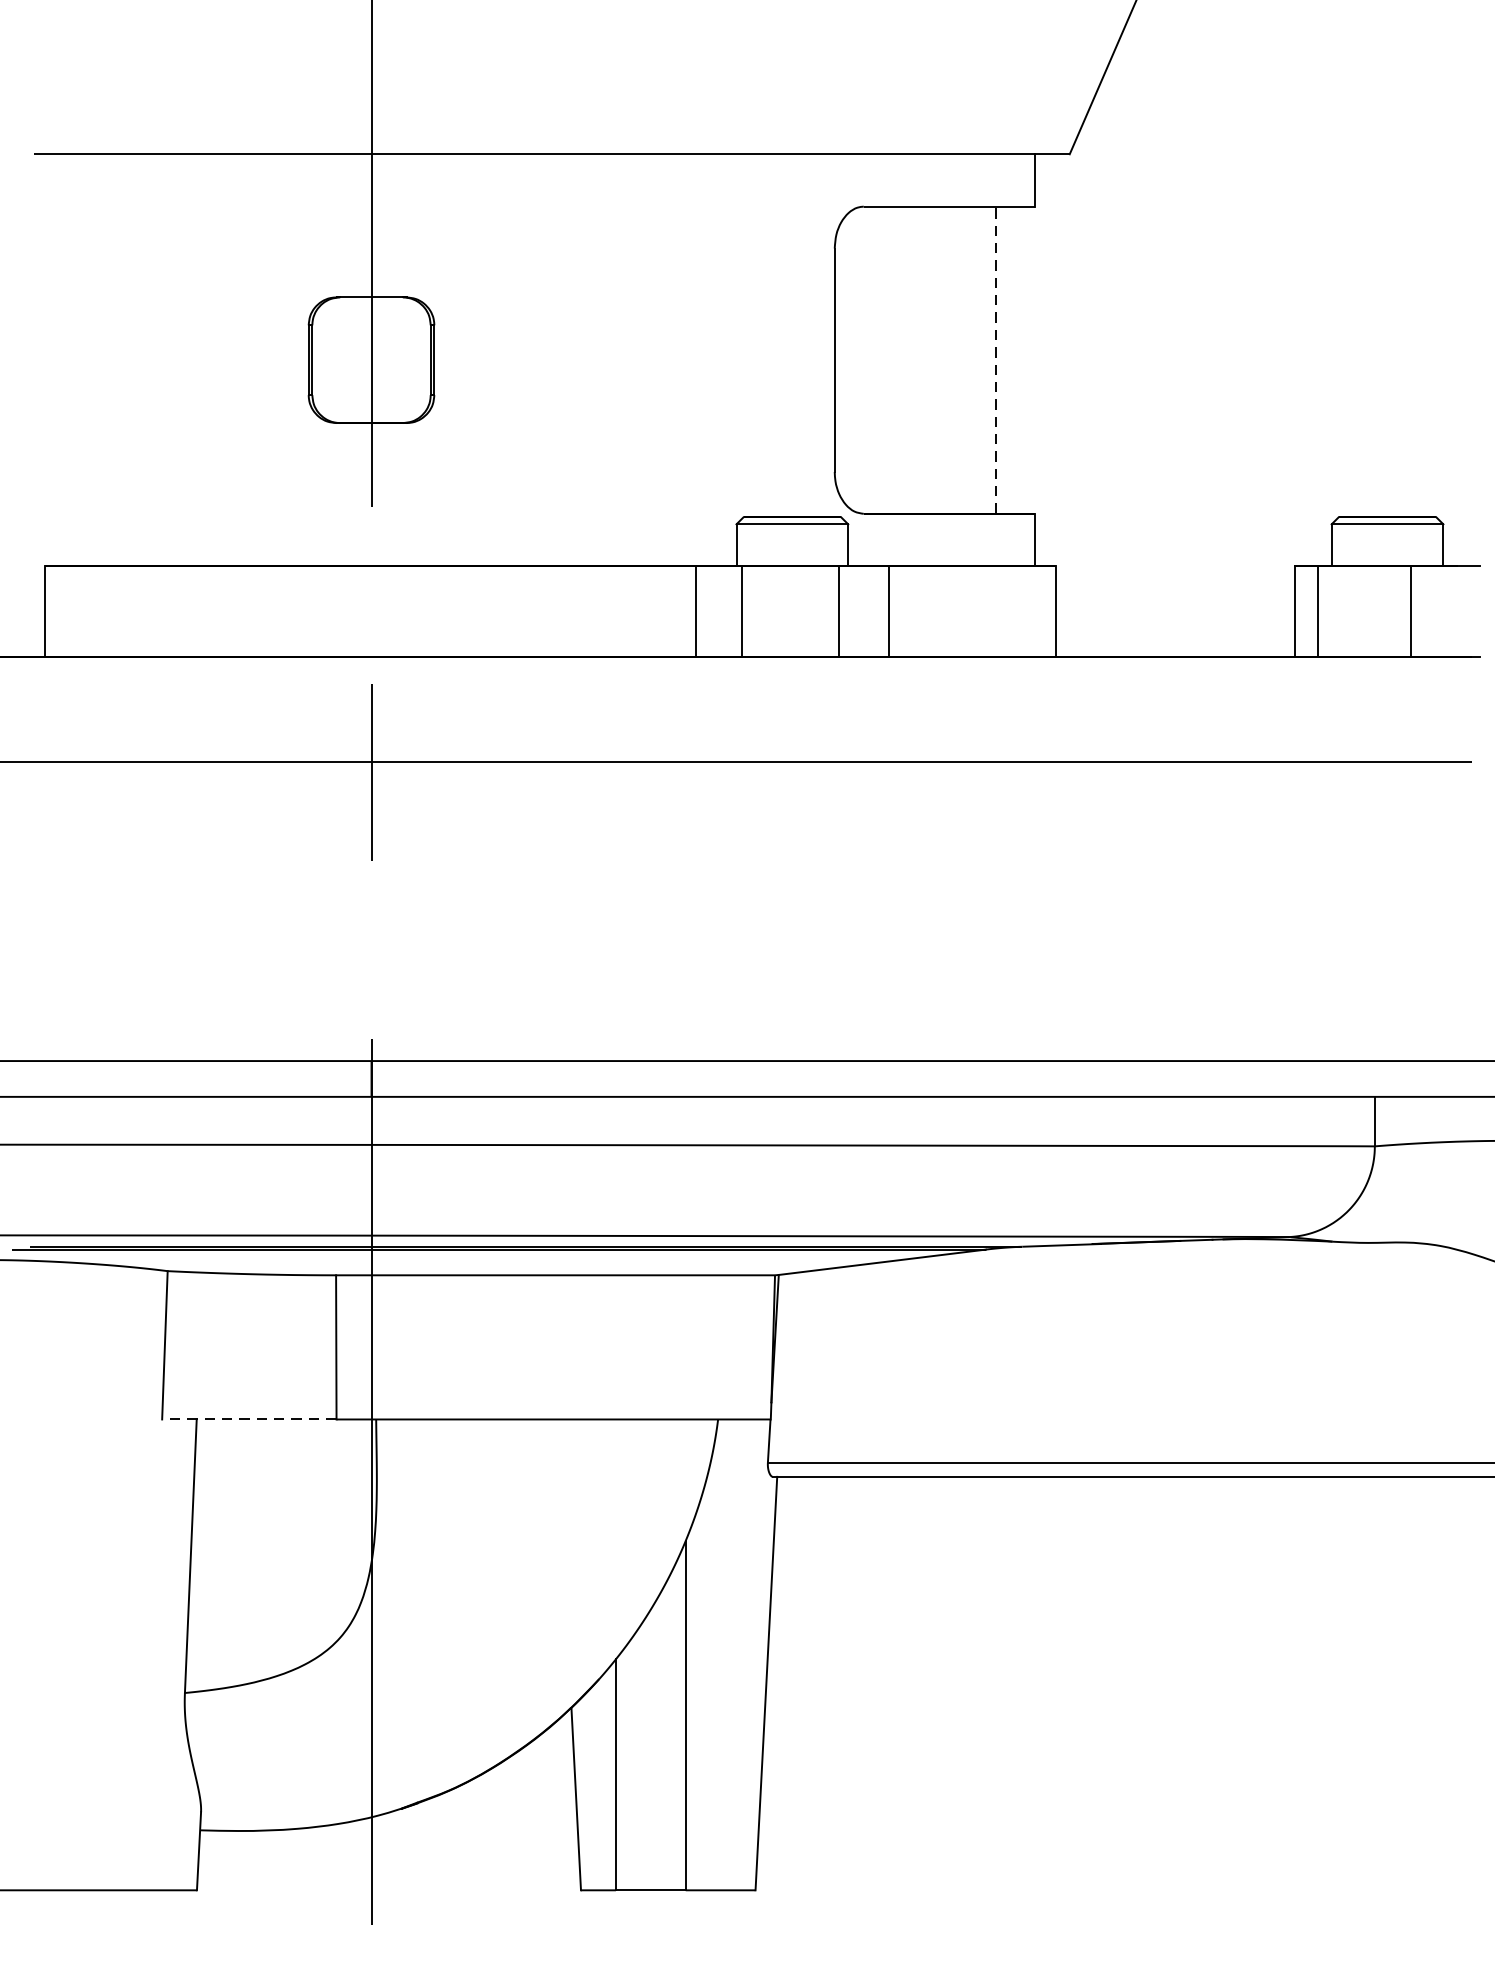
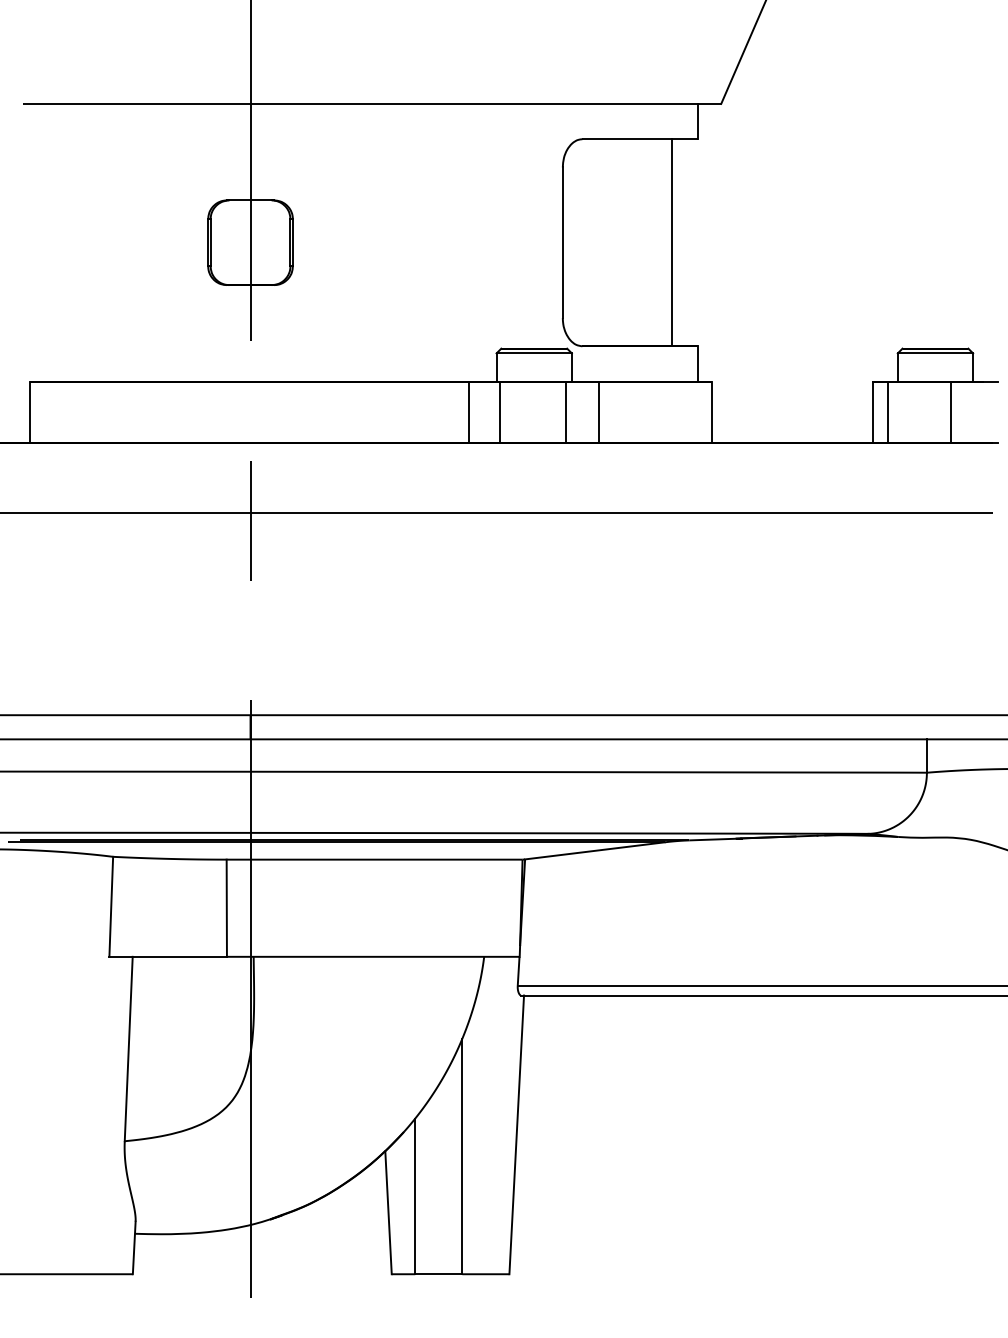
line: (995, 359) -> (671, 242), dashed -> solid
line: (249, 1418) -> (168, 956), dashed -> solid

